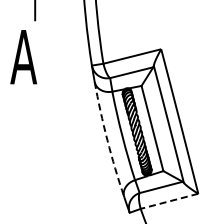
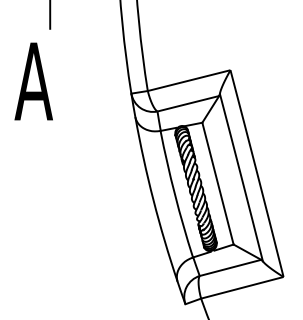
arc: (107, 140) -> (153, 200), dashed -> solid
line: (169, 201) -> (242, 288), dashed -> solid

